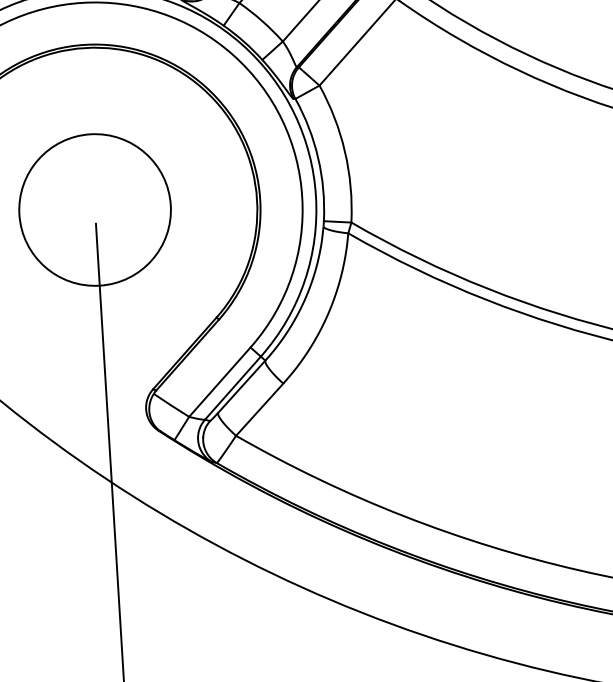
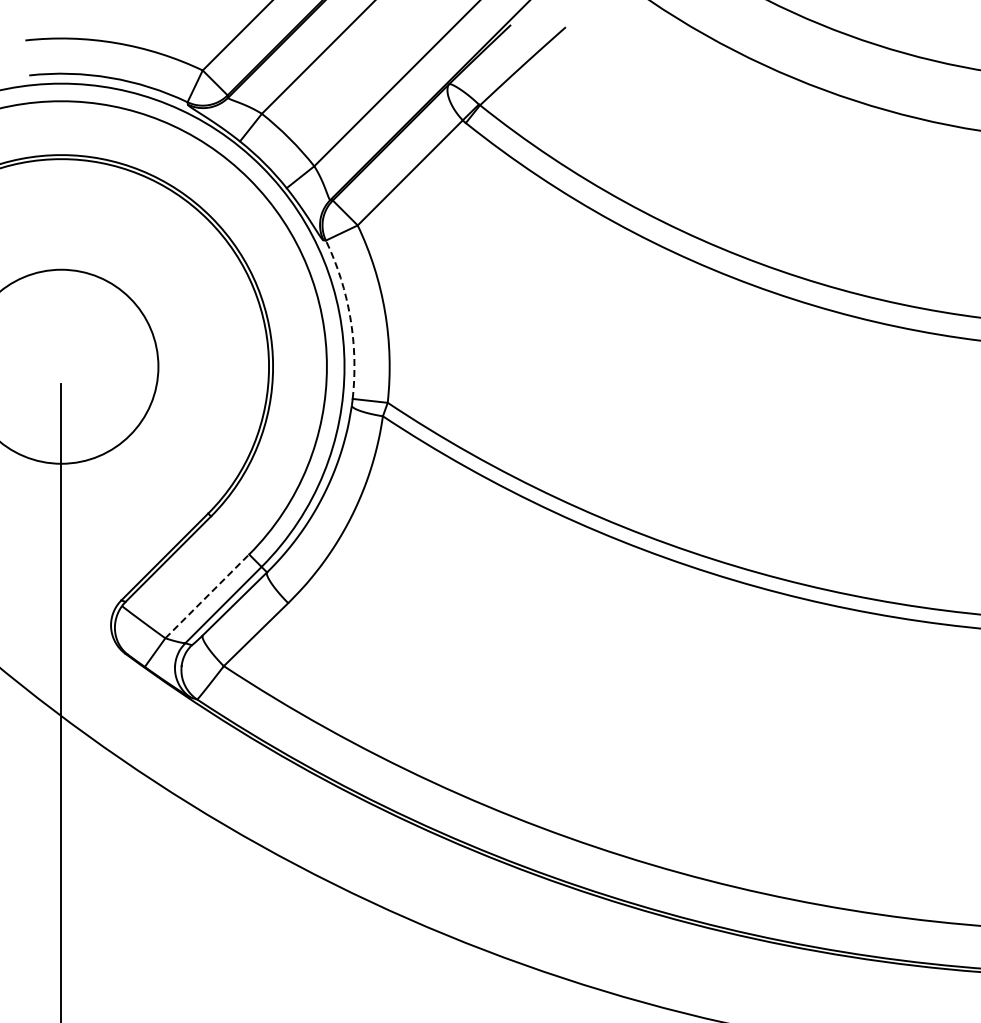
arc: (318, 157) -> (350, 317), solid -> dashed
line: (220, 382) -> (207, 596), solid -> dashed

